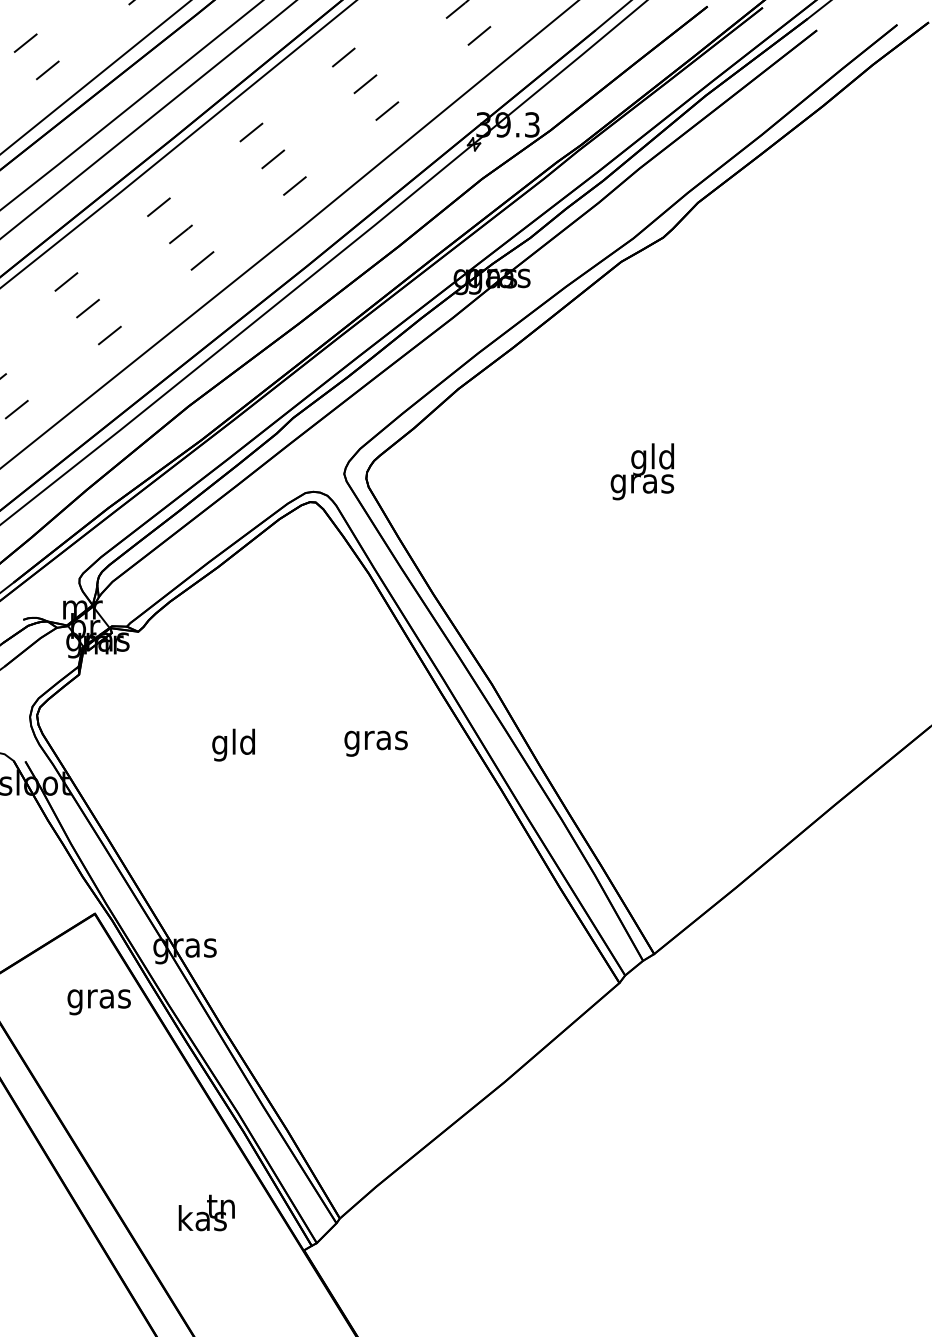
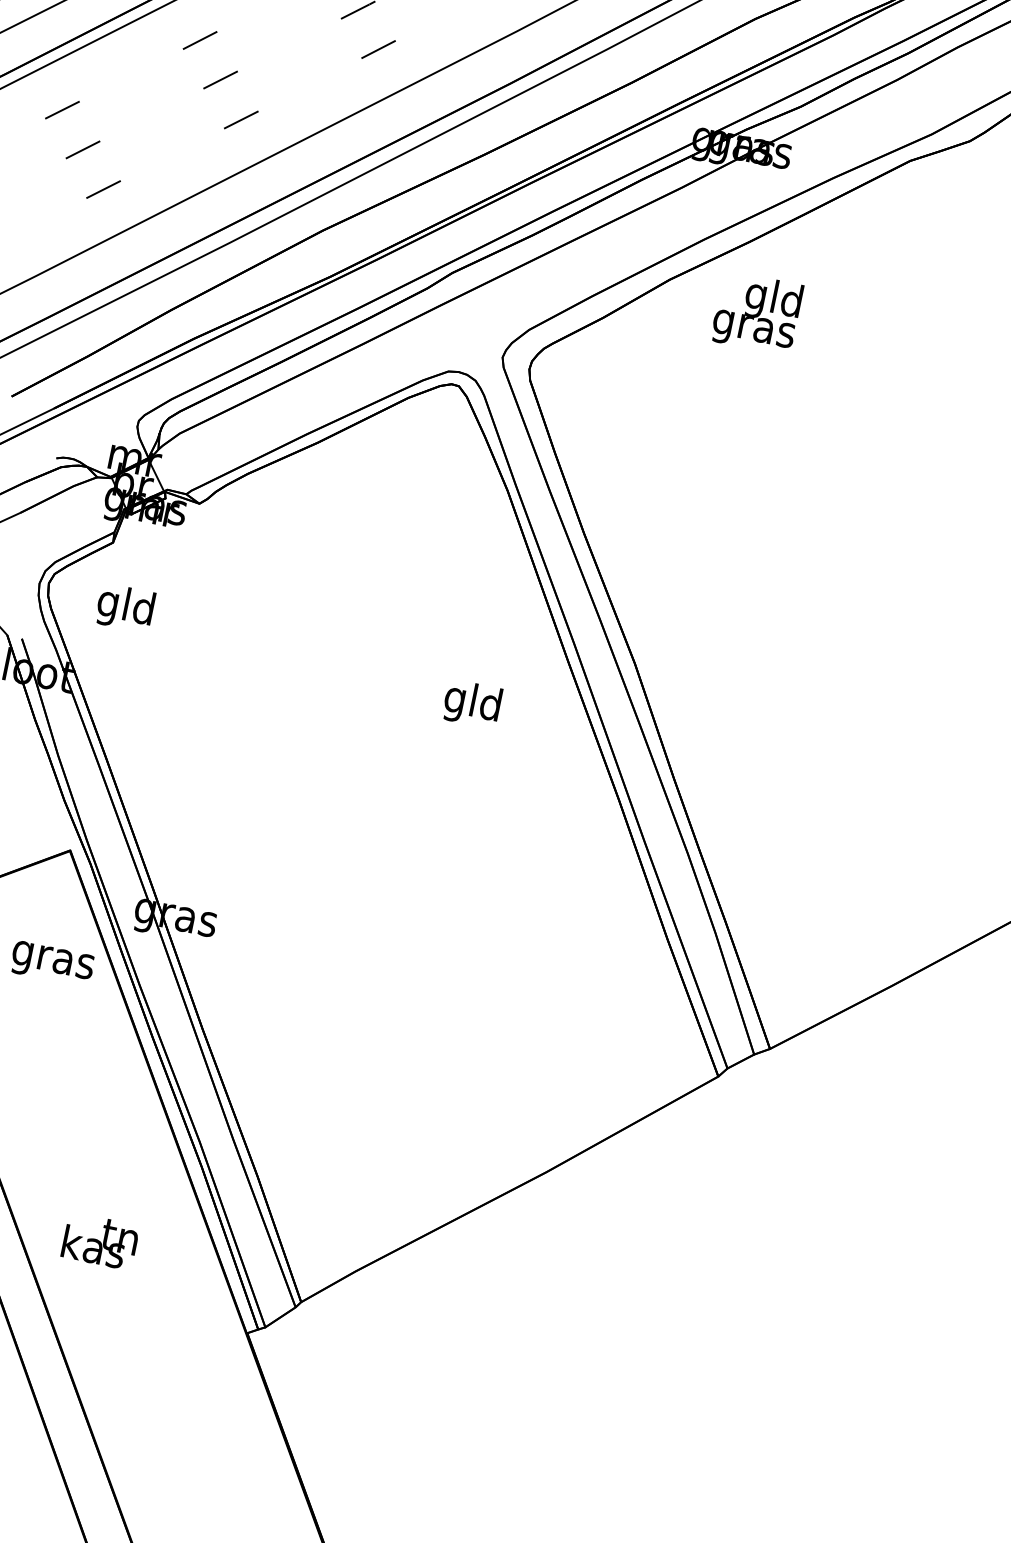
text: (642, 471) -> (757, 312), moved
text: (375, 740) -> (472, 704), gras -> gld
text: (233, 744) -> (125, 607), moved
text: (206, 1212) -> (100, 1240), moved

